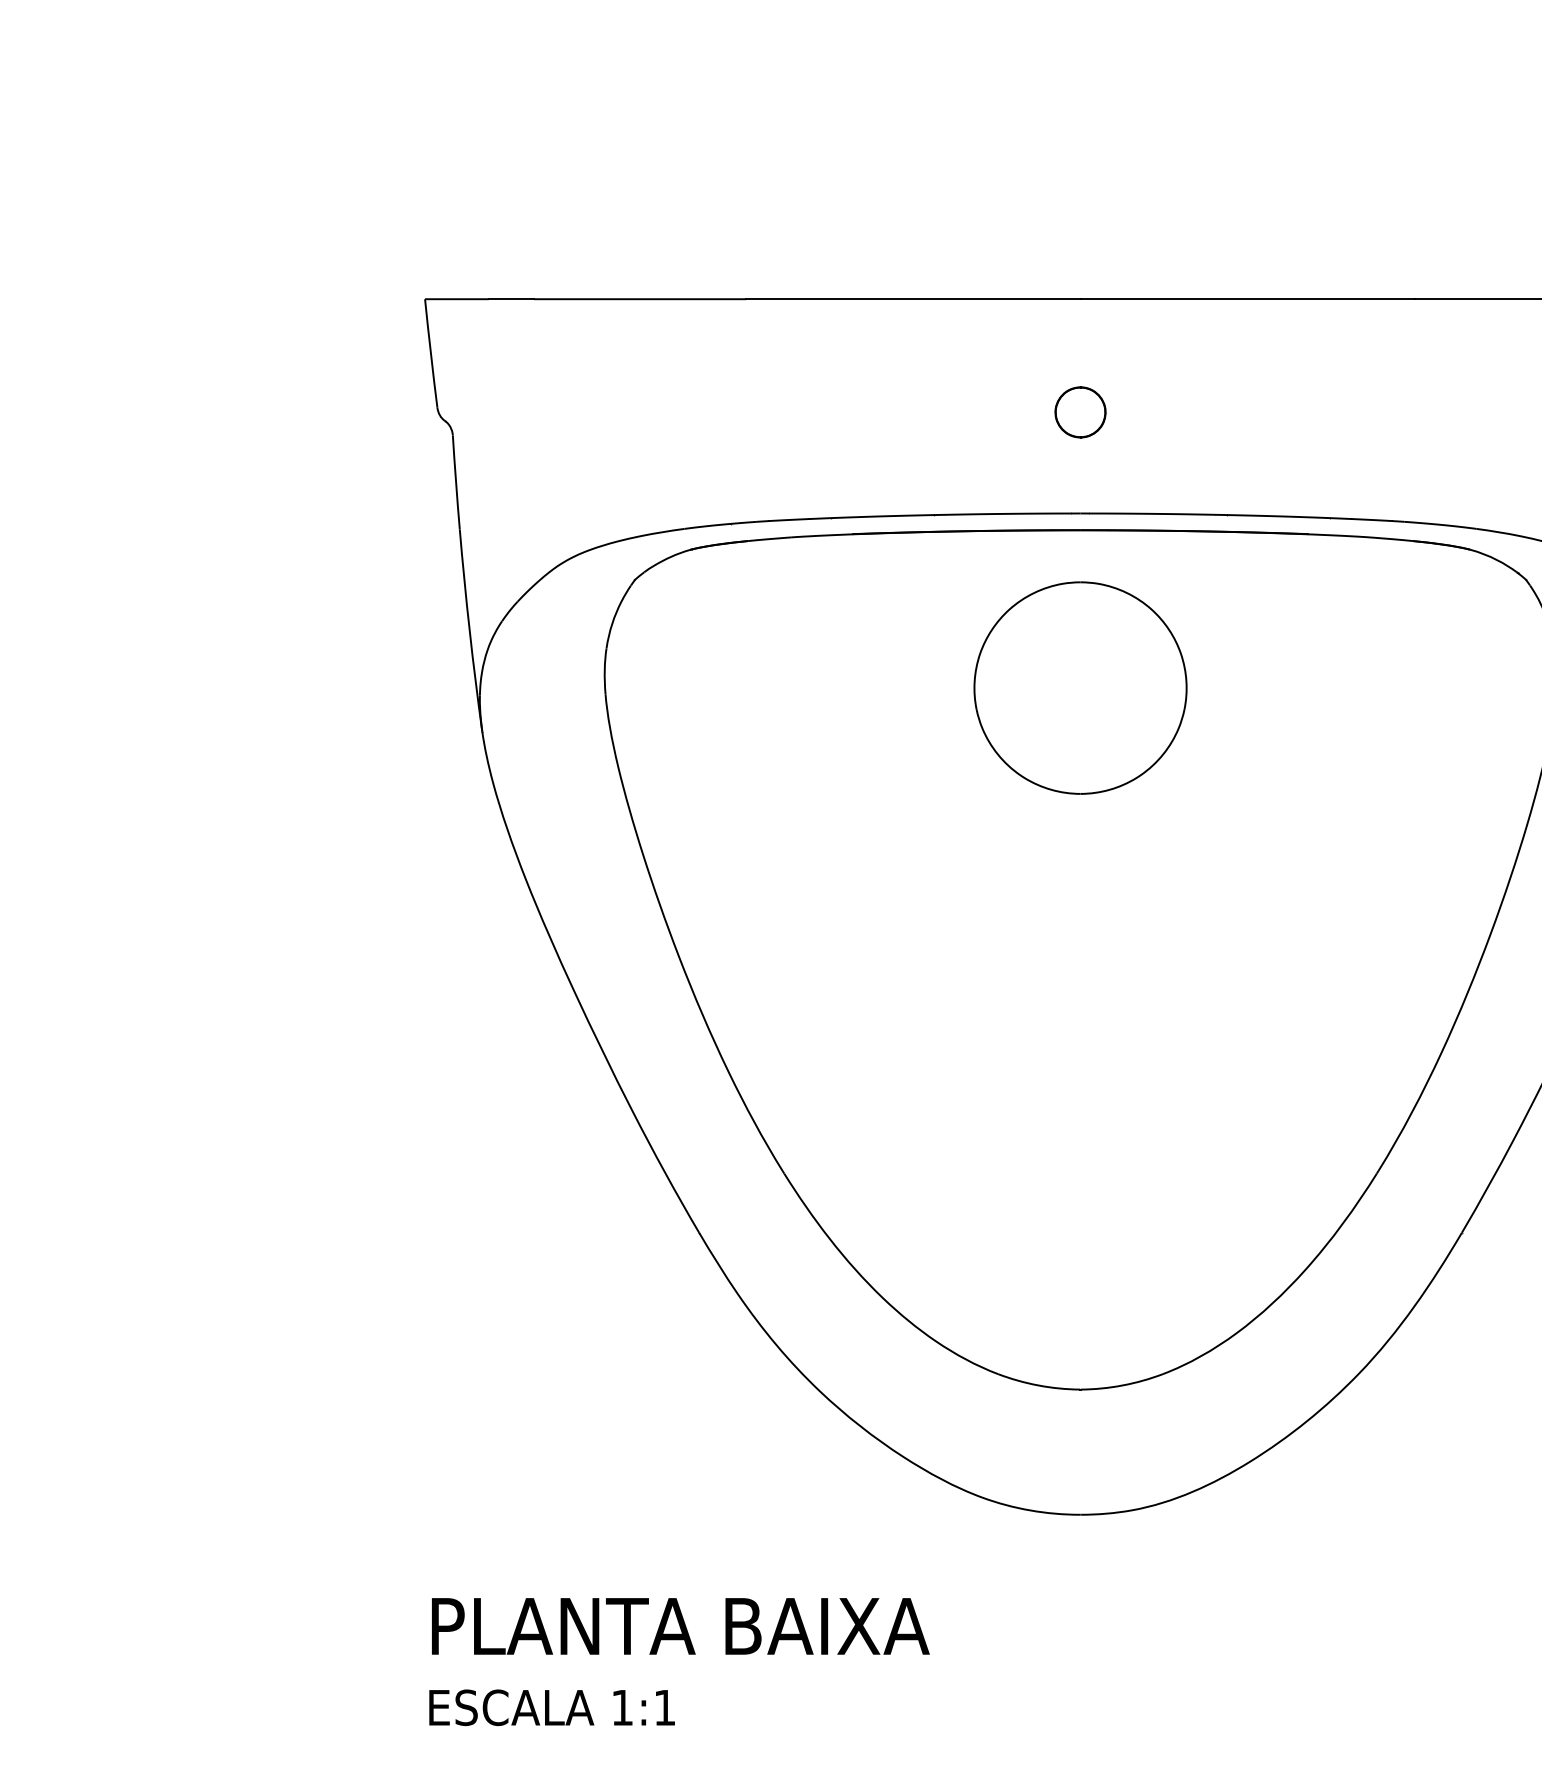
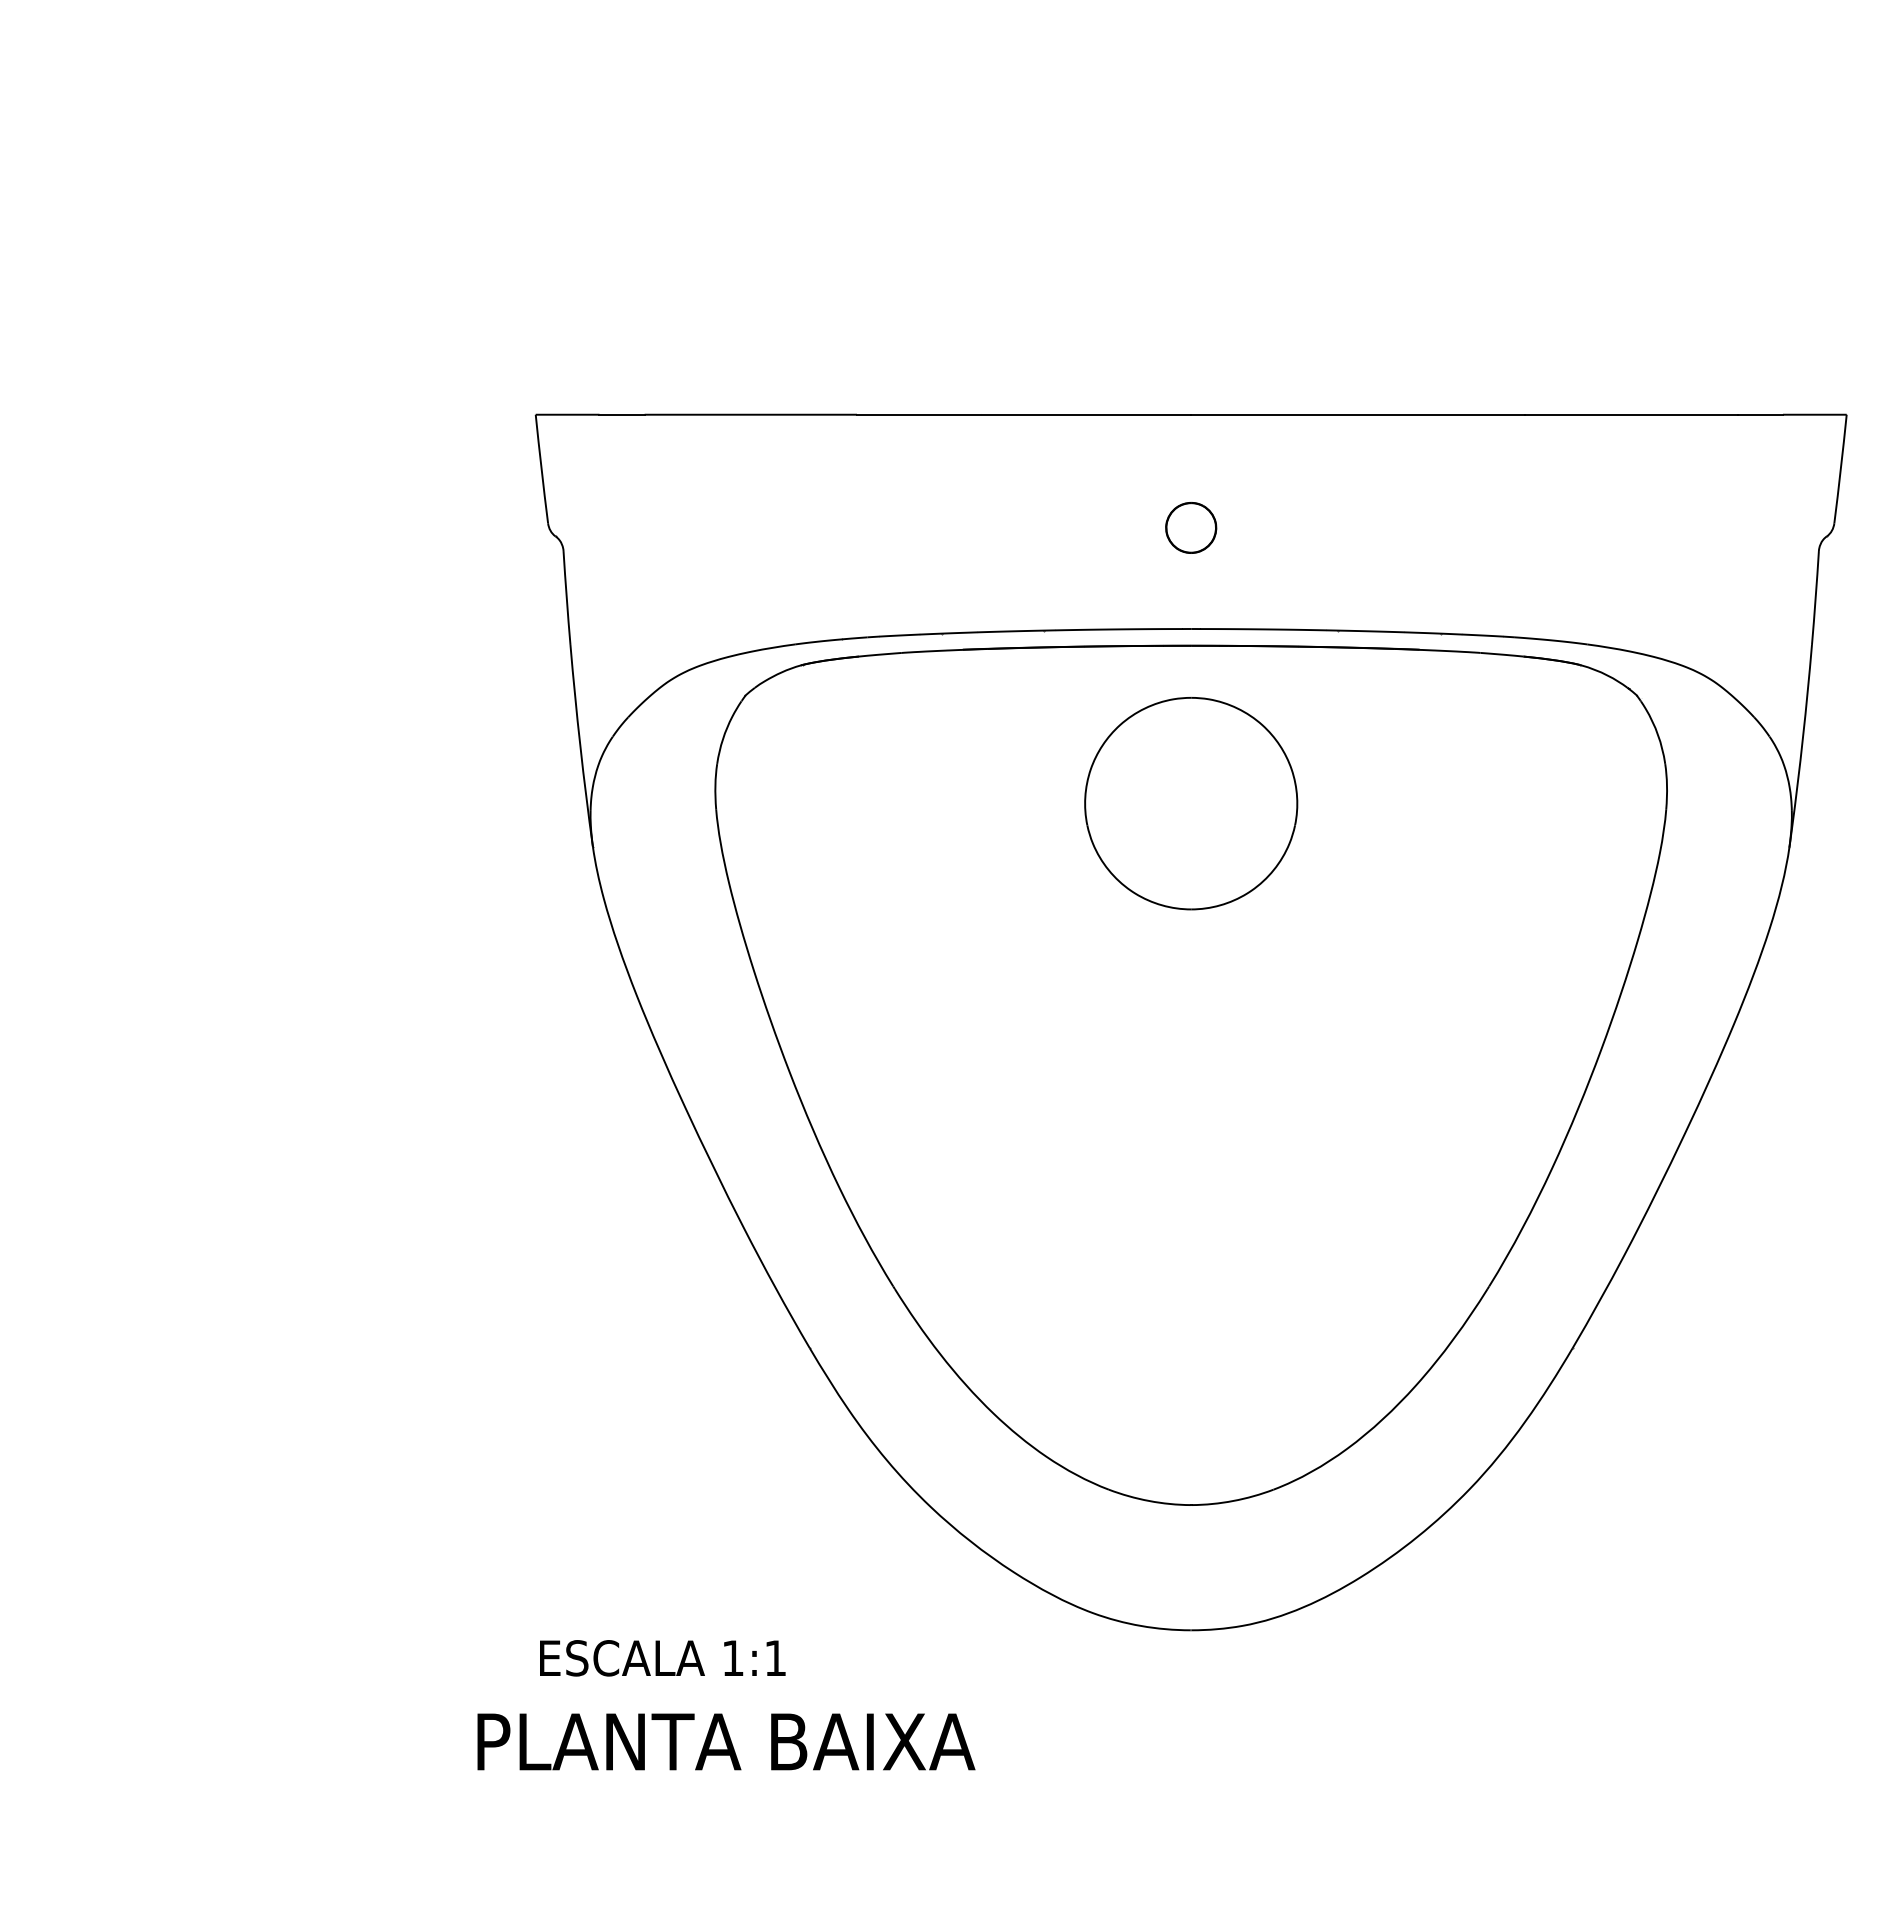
text: (680, 1625) -> (726, 1741), moved
text: (551, 1707) -> (662, 1658), moved

